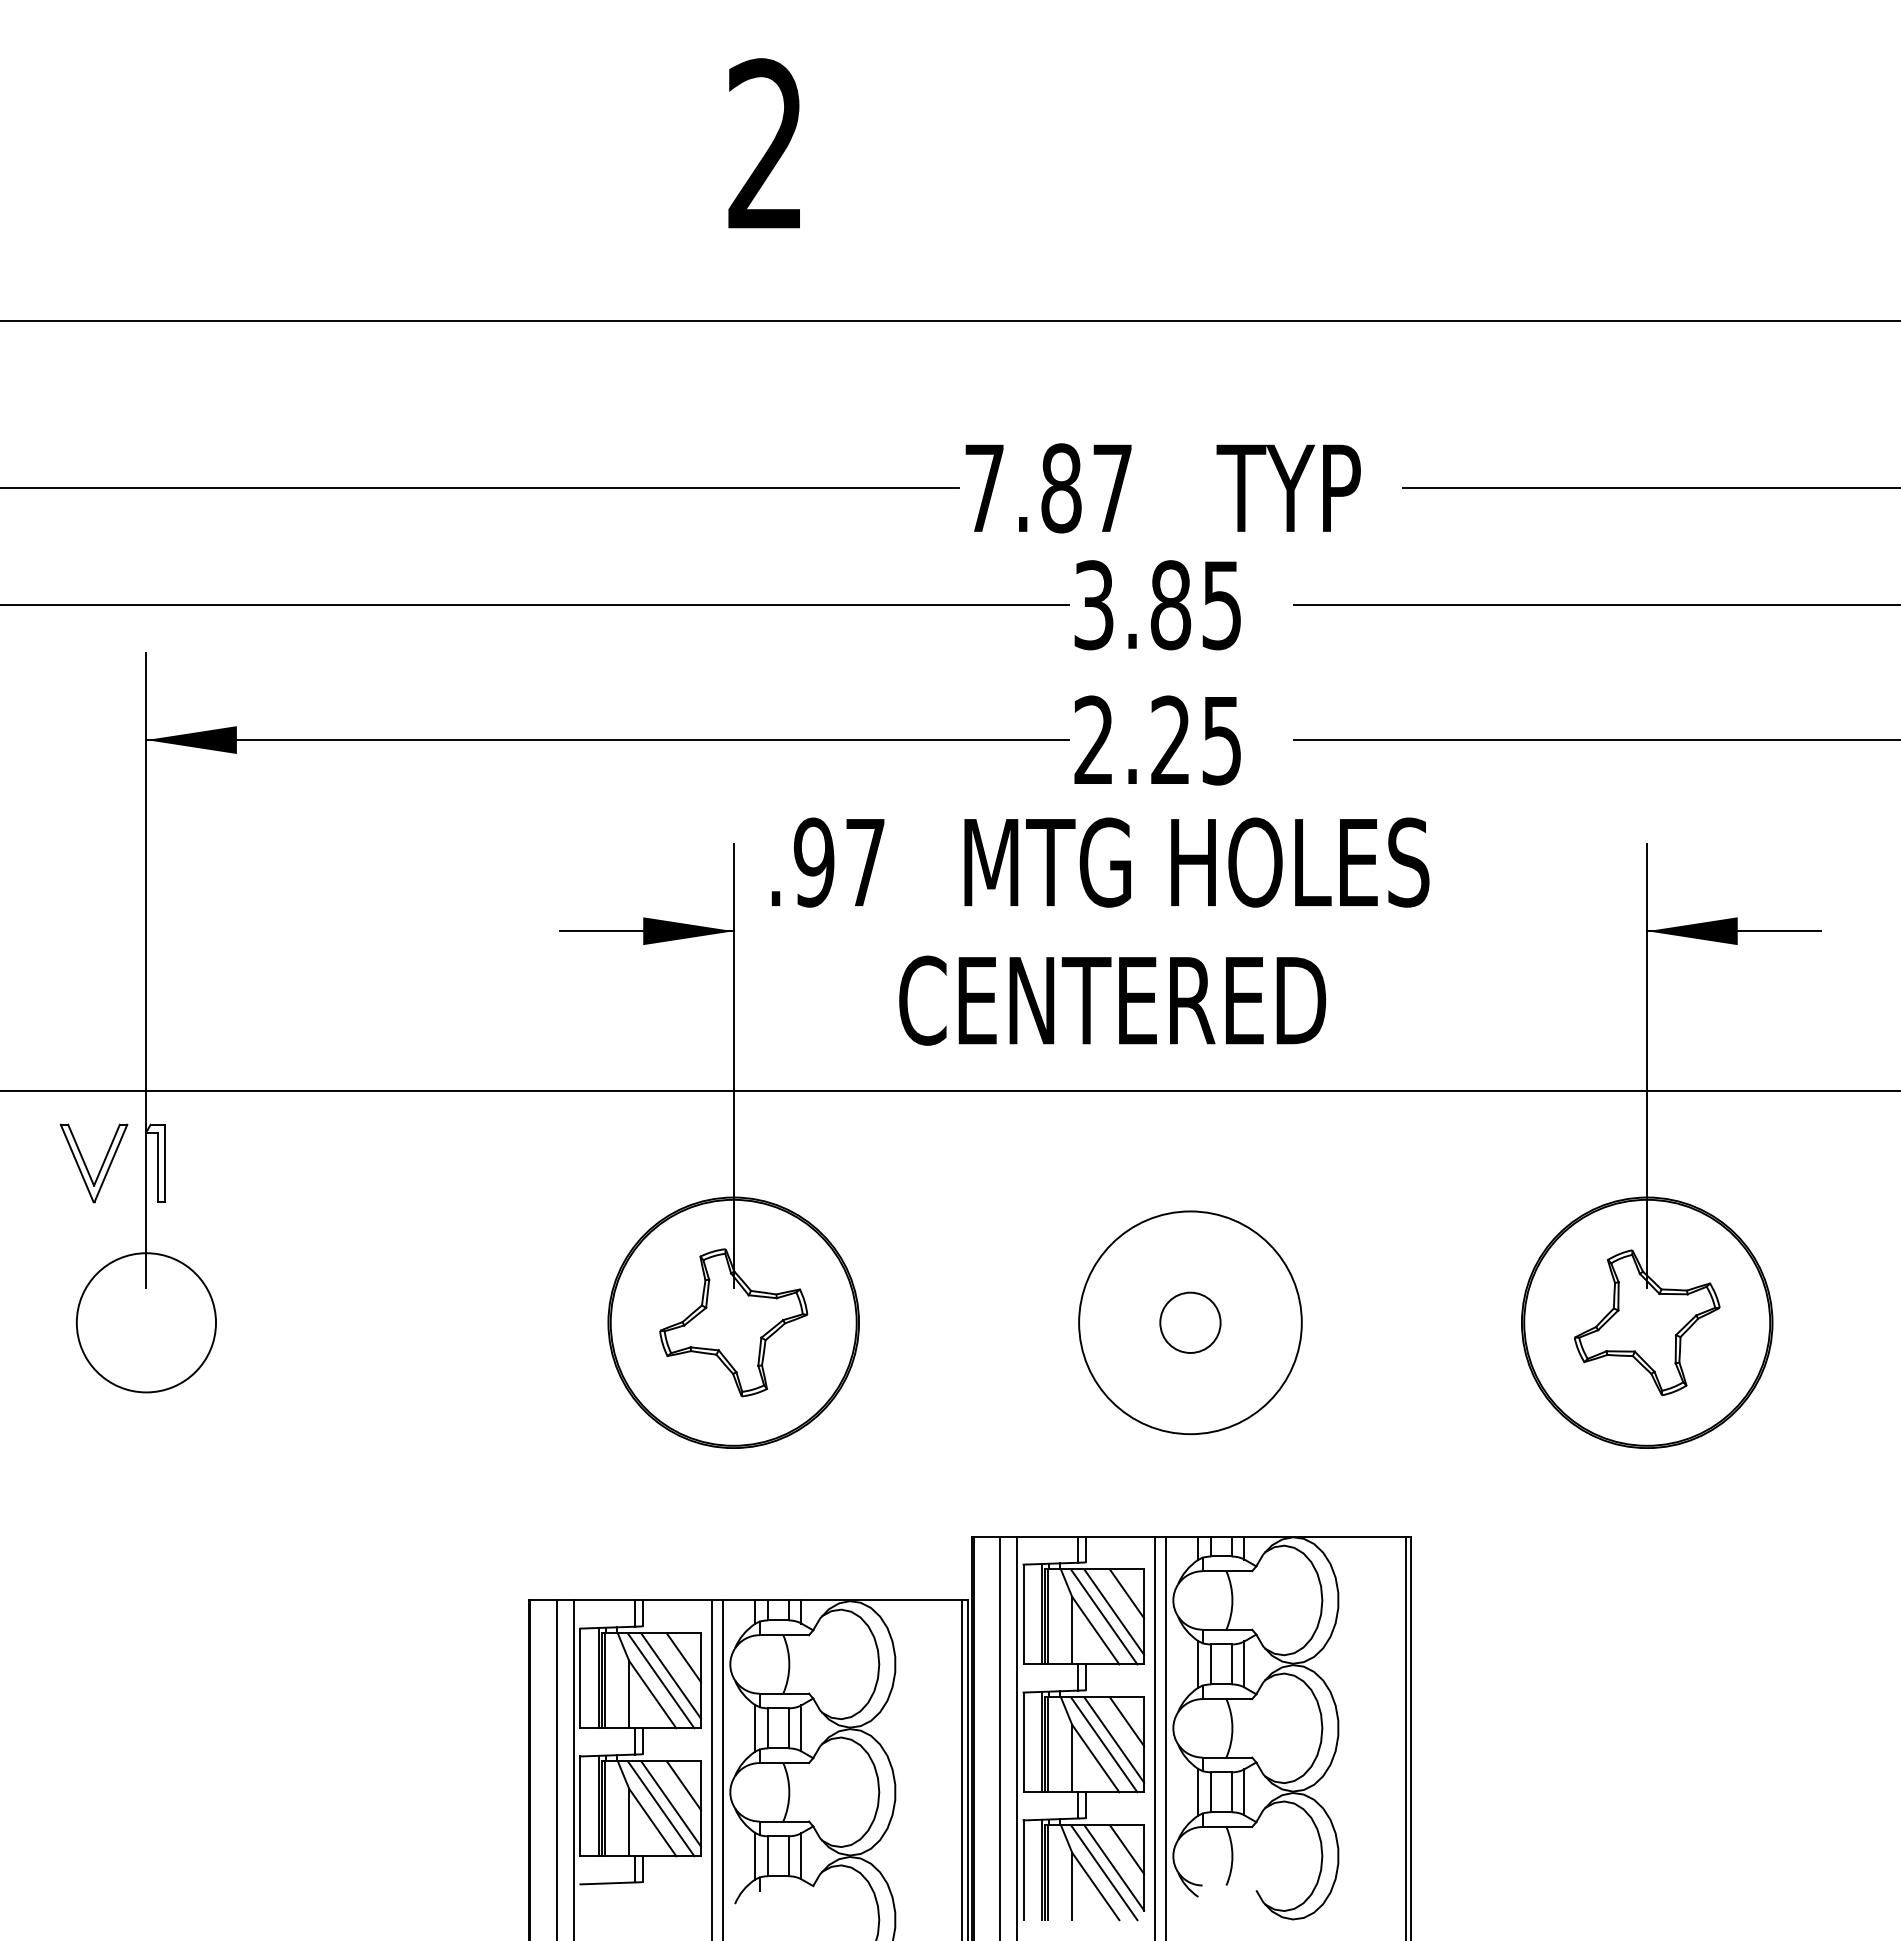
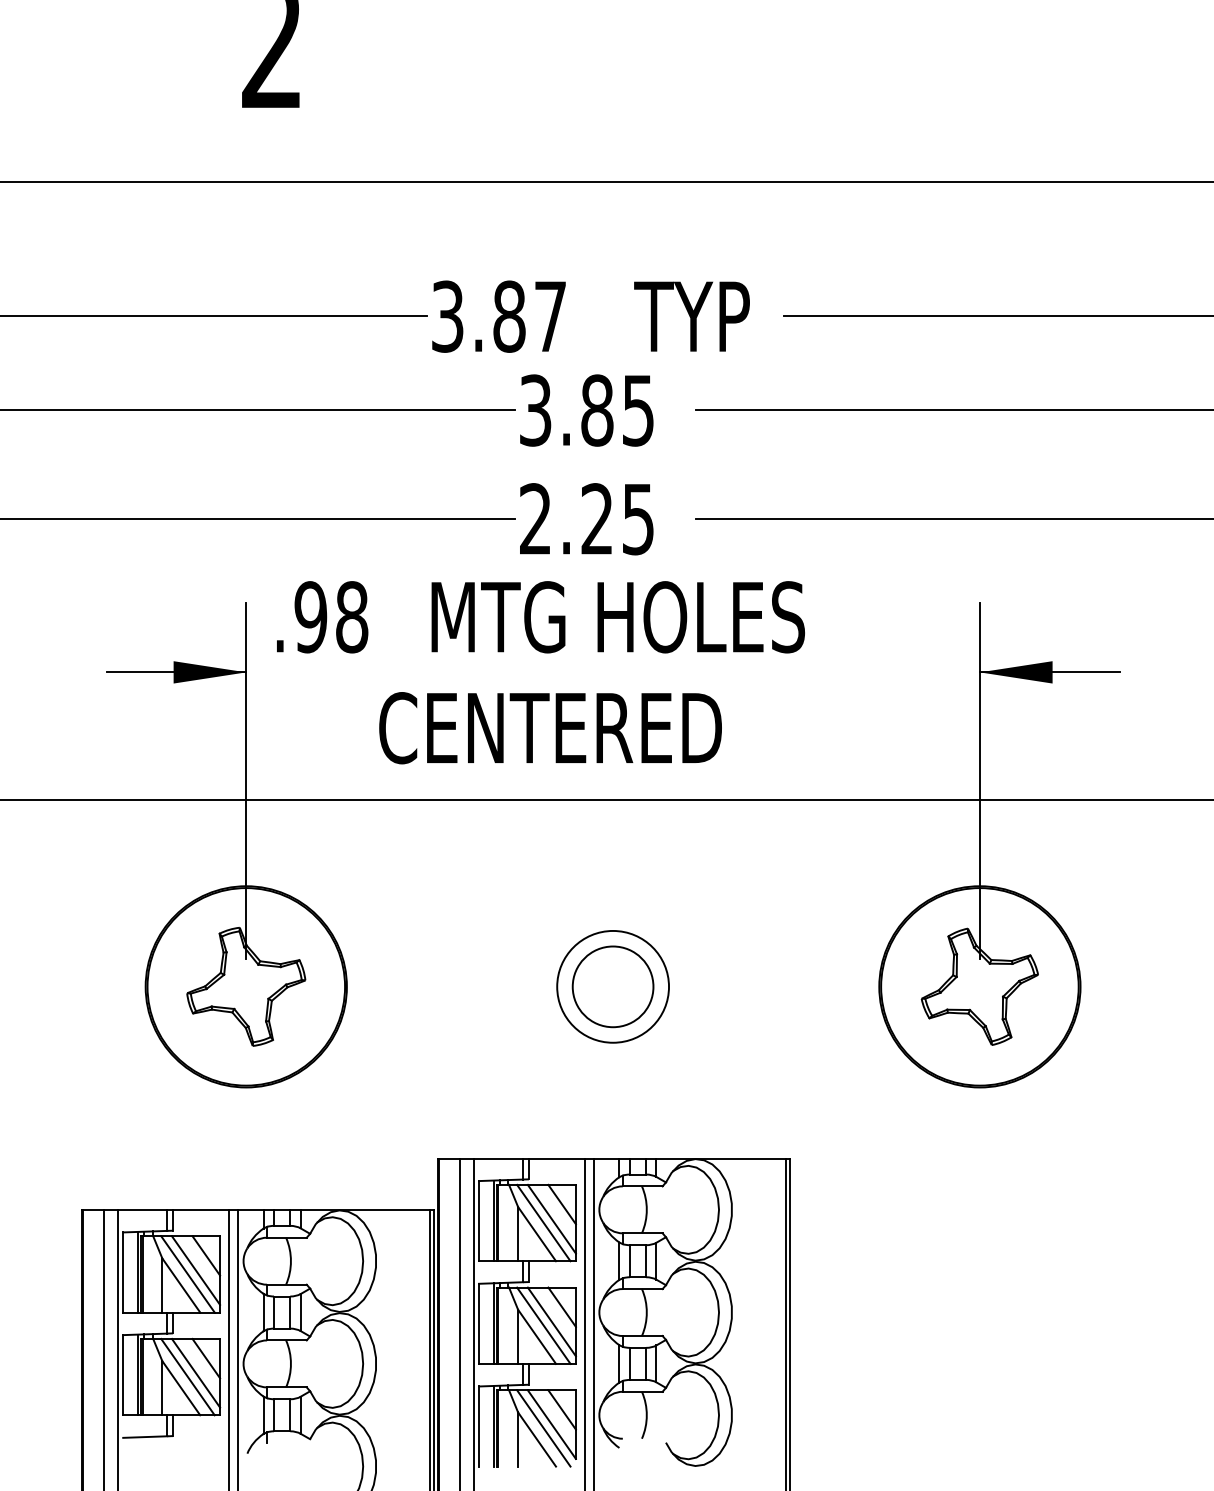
text: (984, 488) -> (447, 316), 7.87 -> 3.87
text: (865, 862) -> (352, 617), .97 -> .98
circle: (1190, 1322) -> (613, 986), size x0.62
circle: (1190, 1322) -> (613, 986), size x1.67

